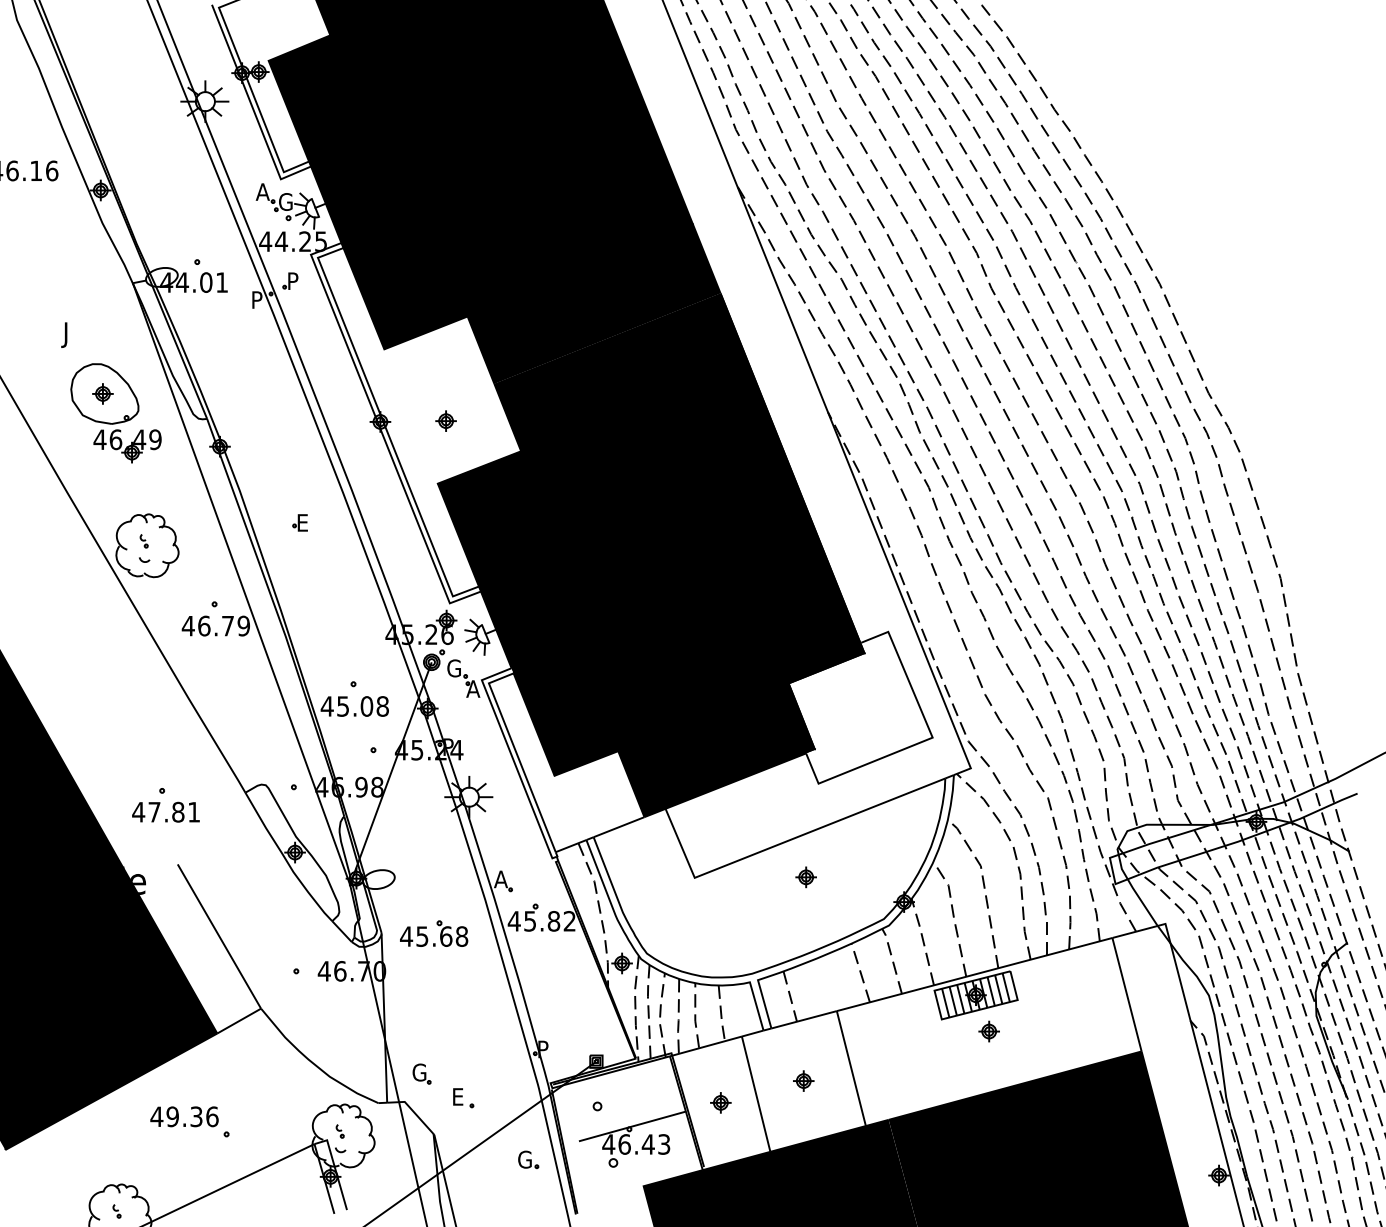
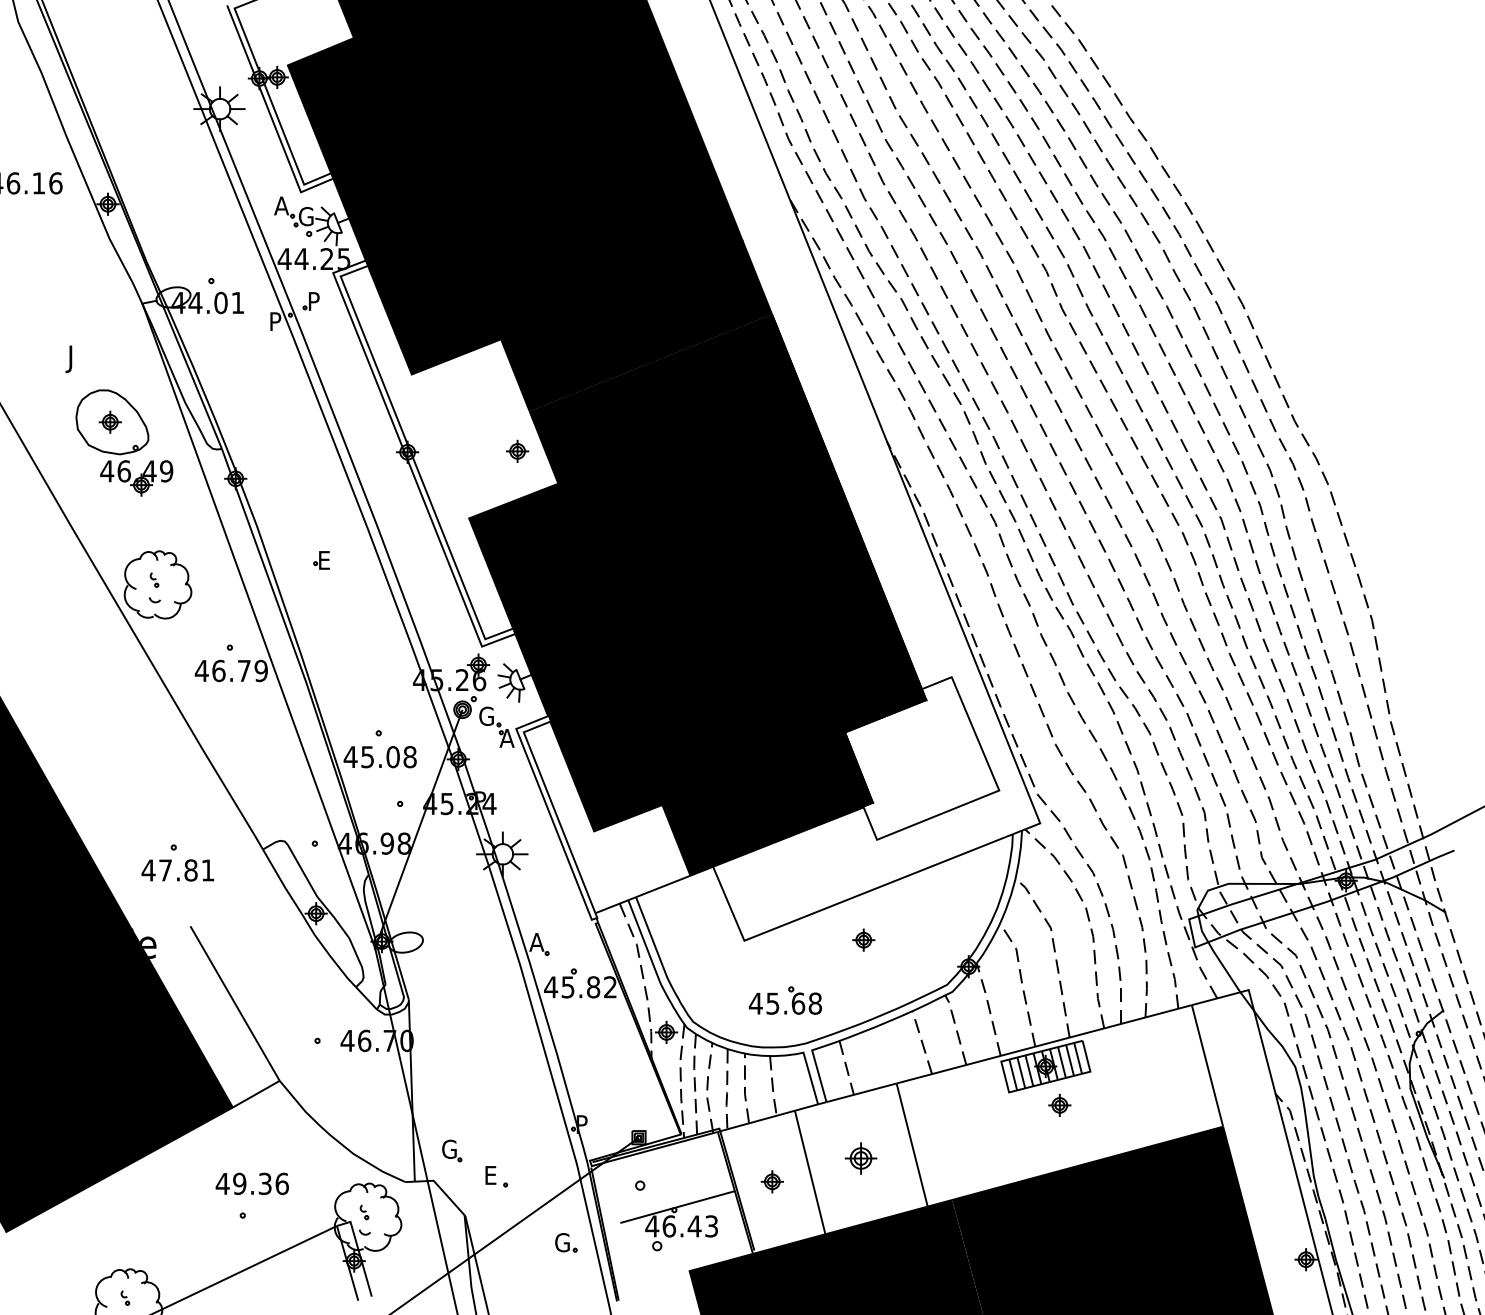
part: (445, 420) -> (516, 450), moved
part: (434, 933) -> (785, 1000), moved
part: (803, 1080) -> (860, 1157), size x1.4
text: (184, 1116) -> (252, 1183), moved

